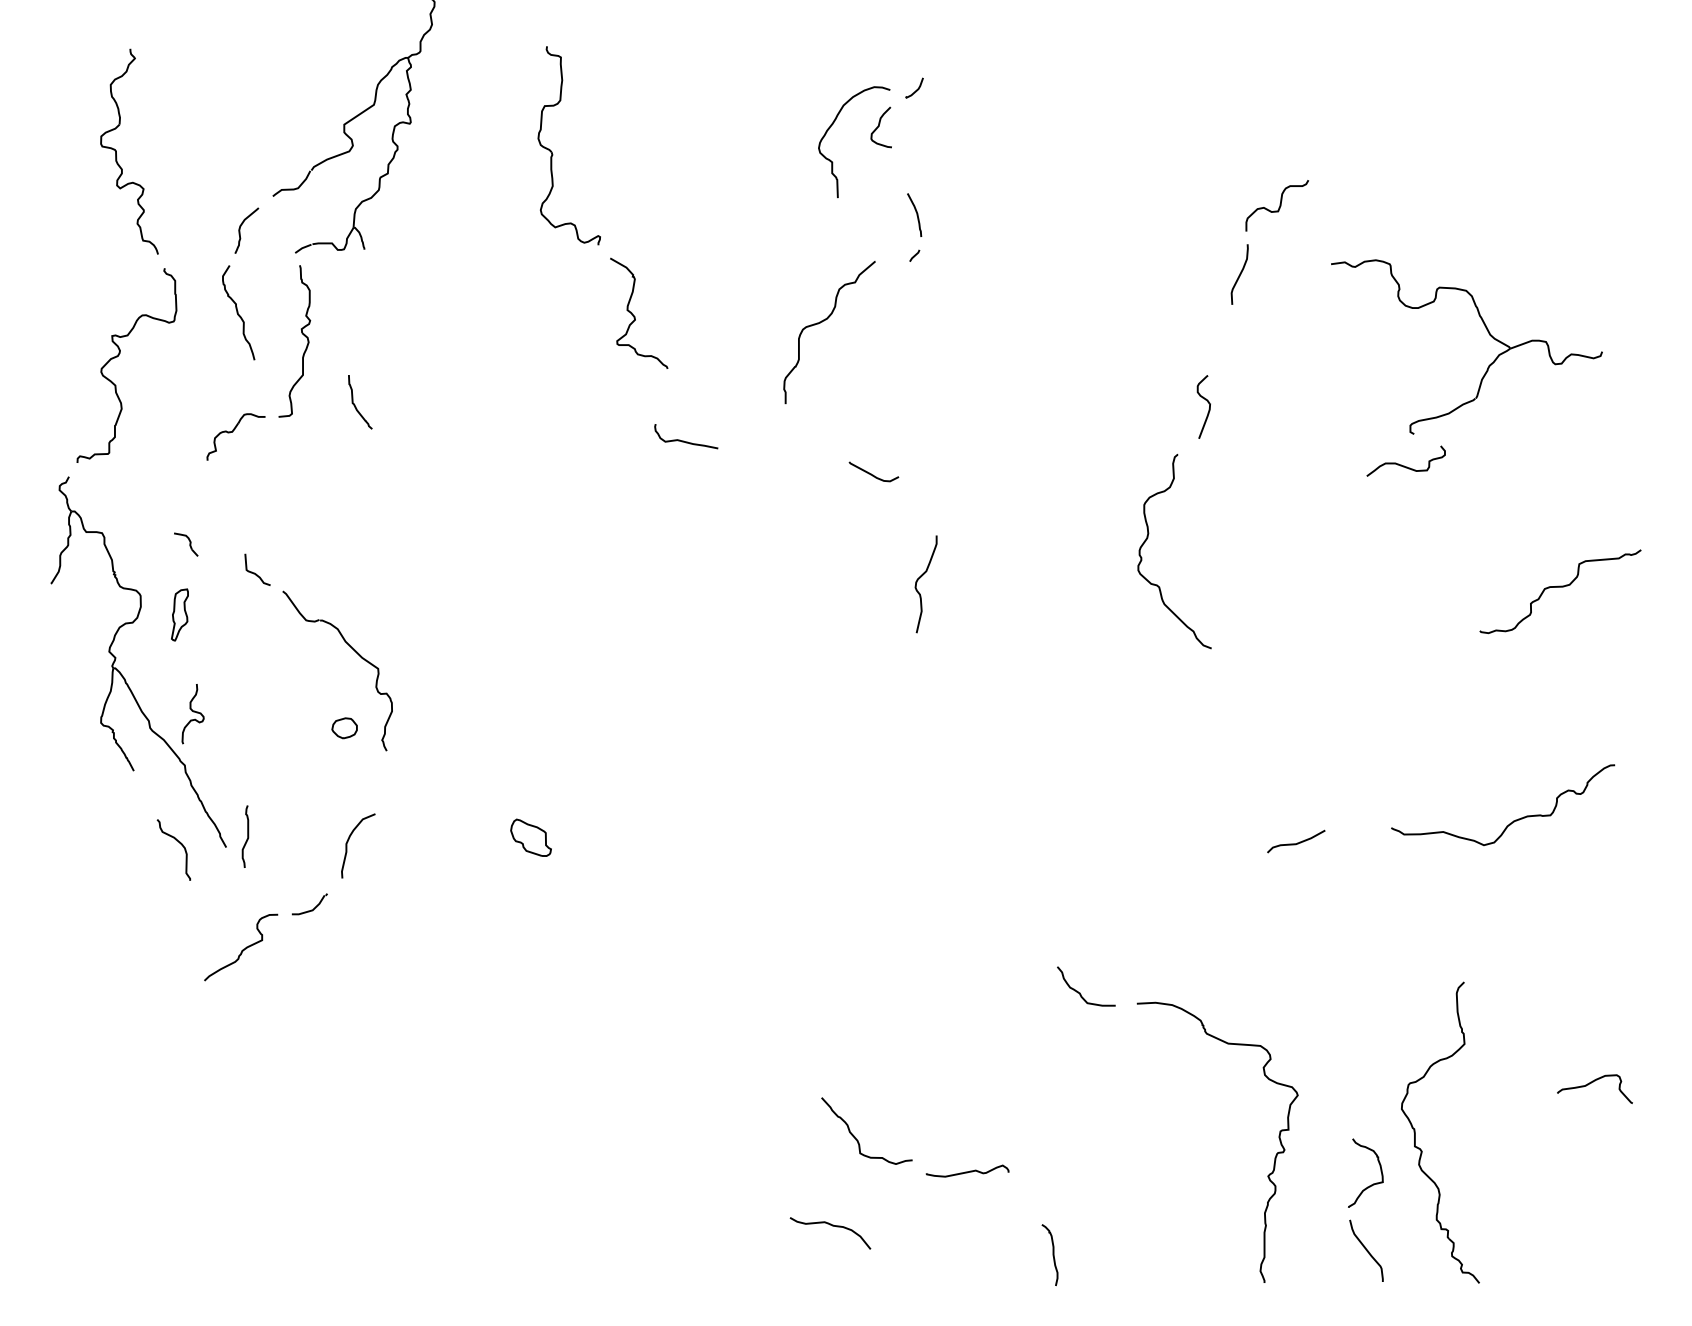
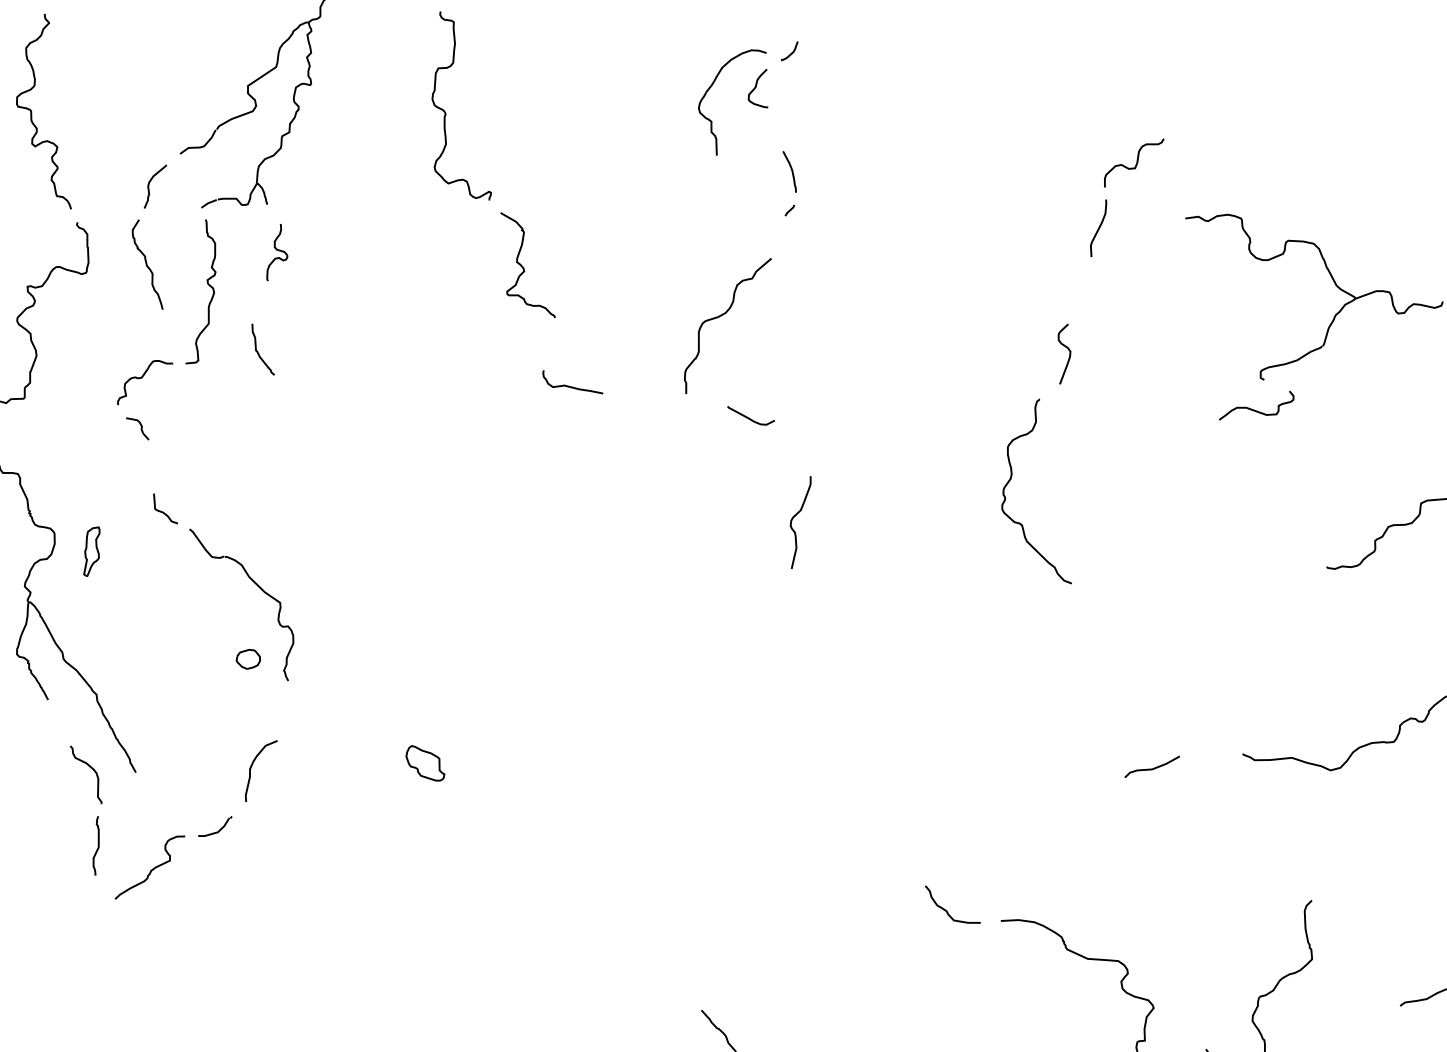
part: (824, 321) -> (723, 315), moved
part: (186, 544) -> (138, 428), moved
curve: (193, 712) -> (277, 251), moved
curve: (247, 836) -> (98, 845), moved

